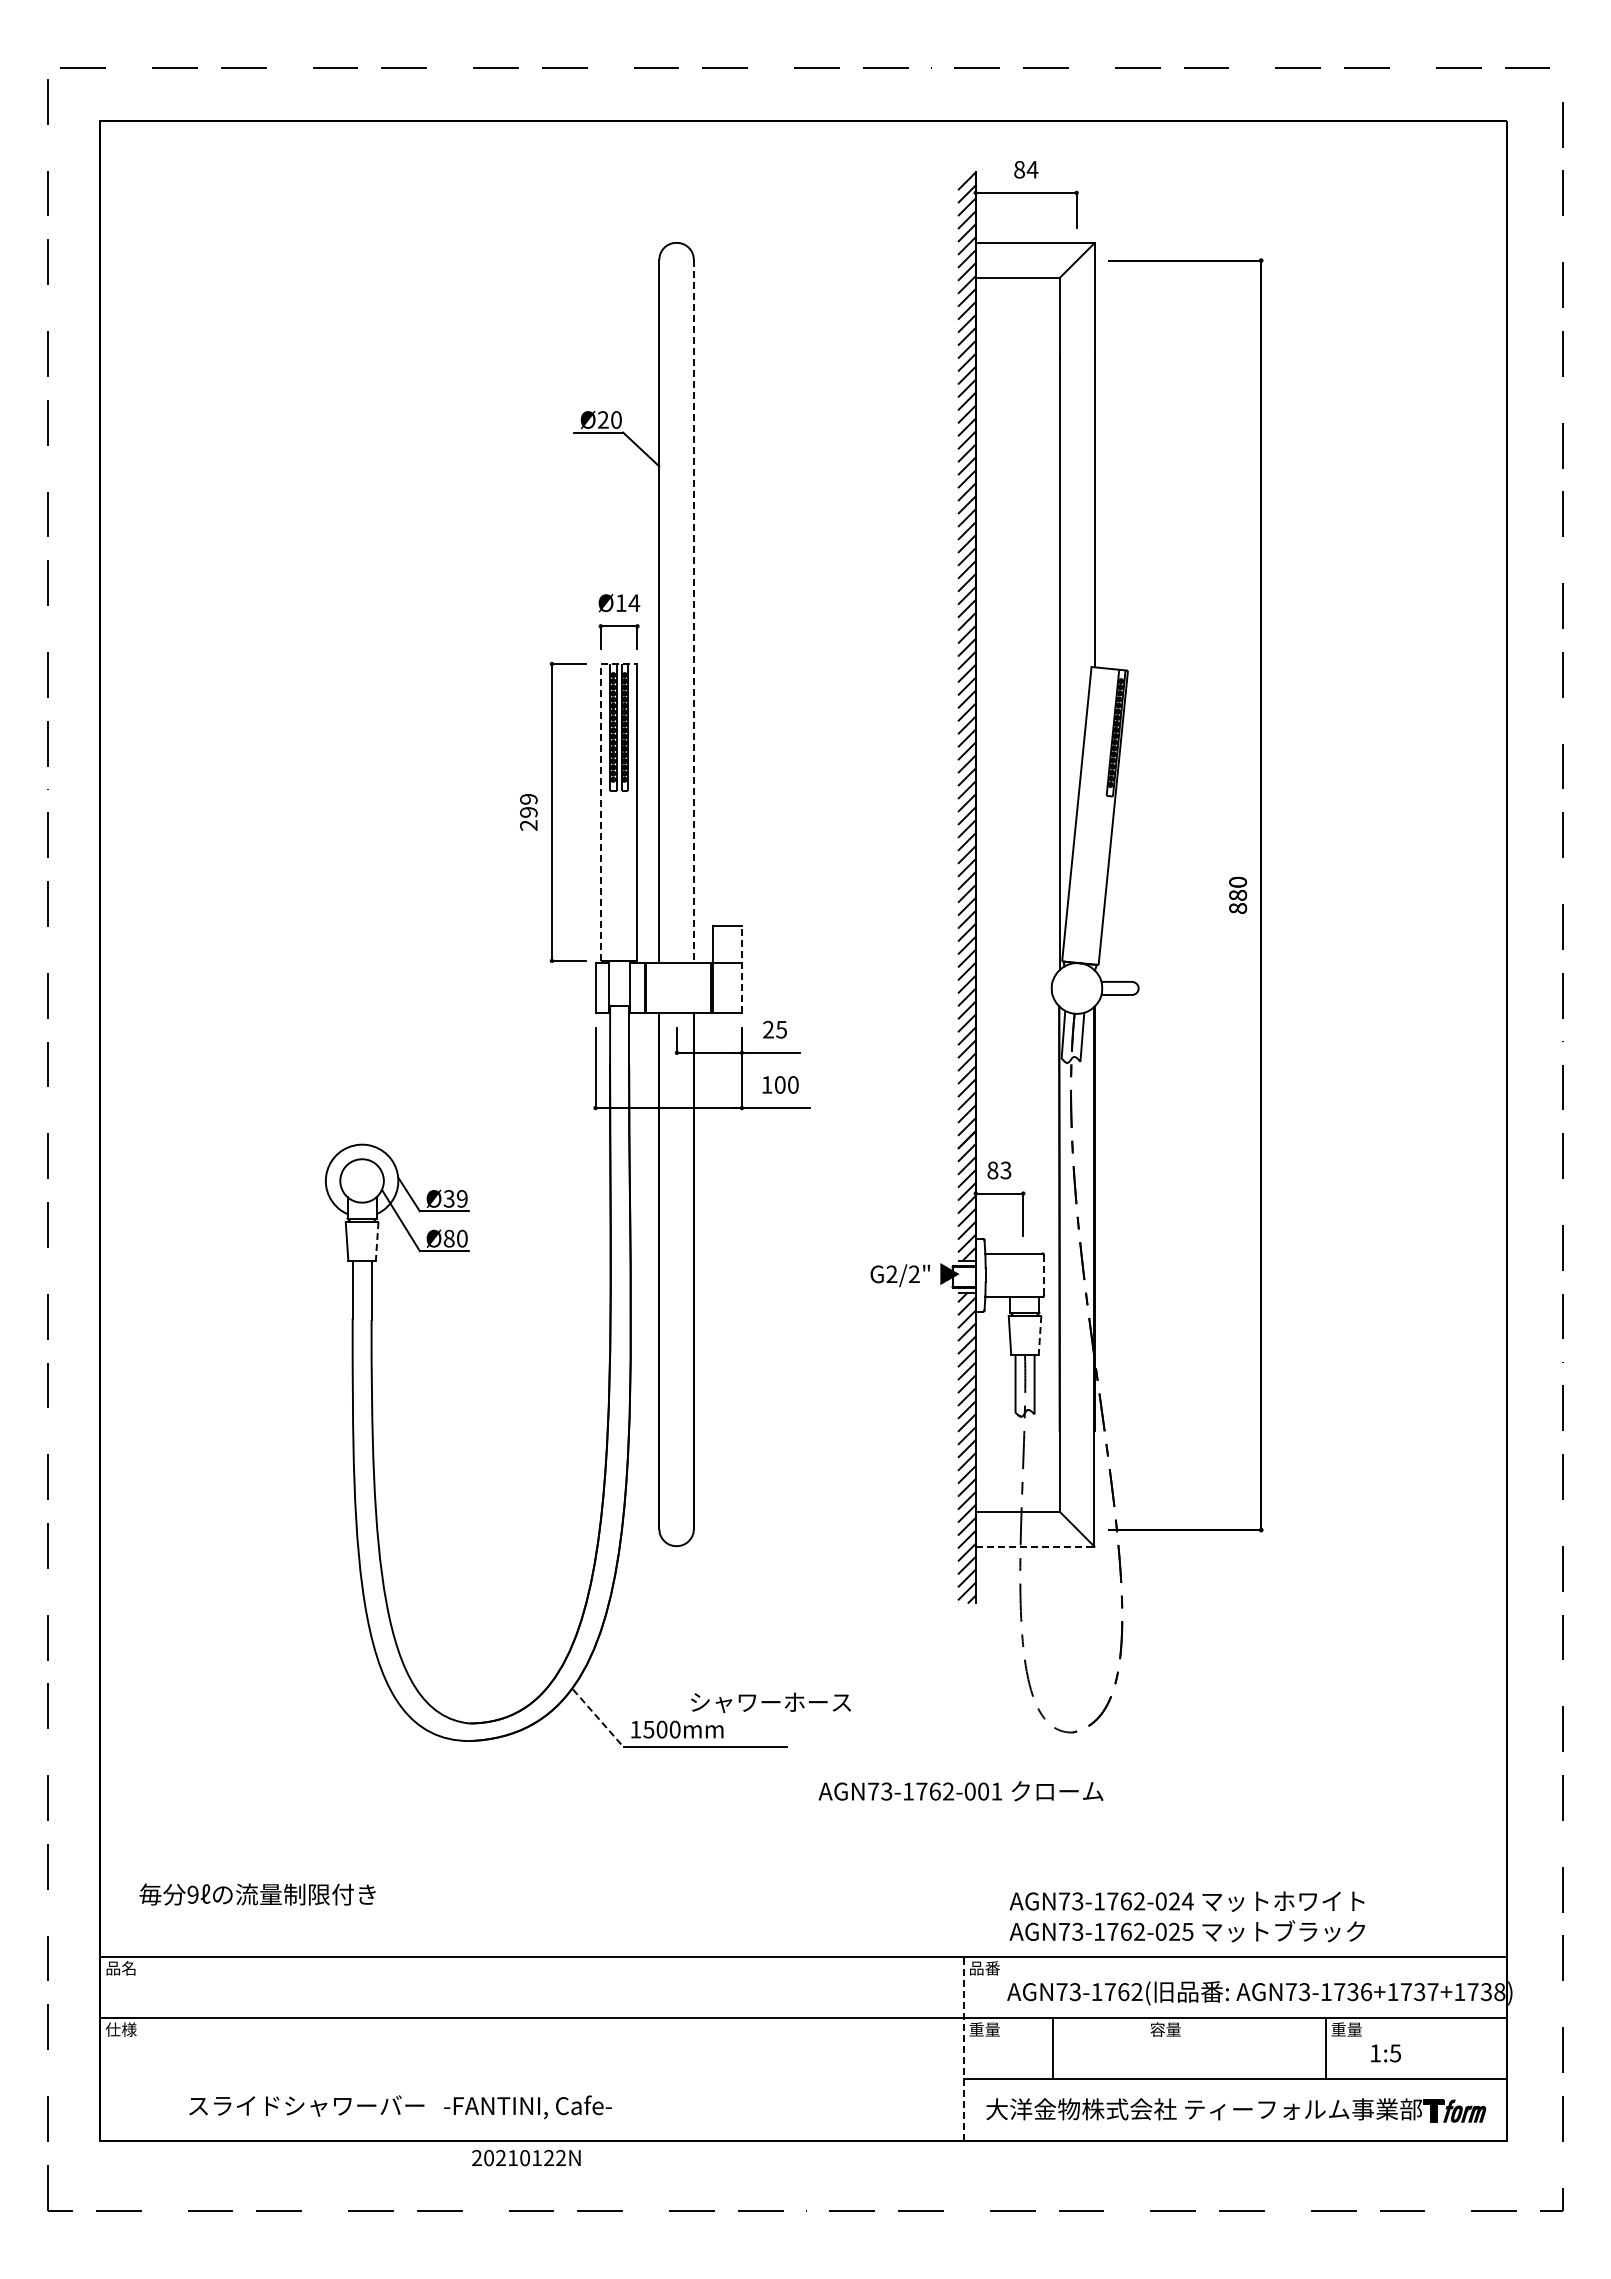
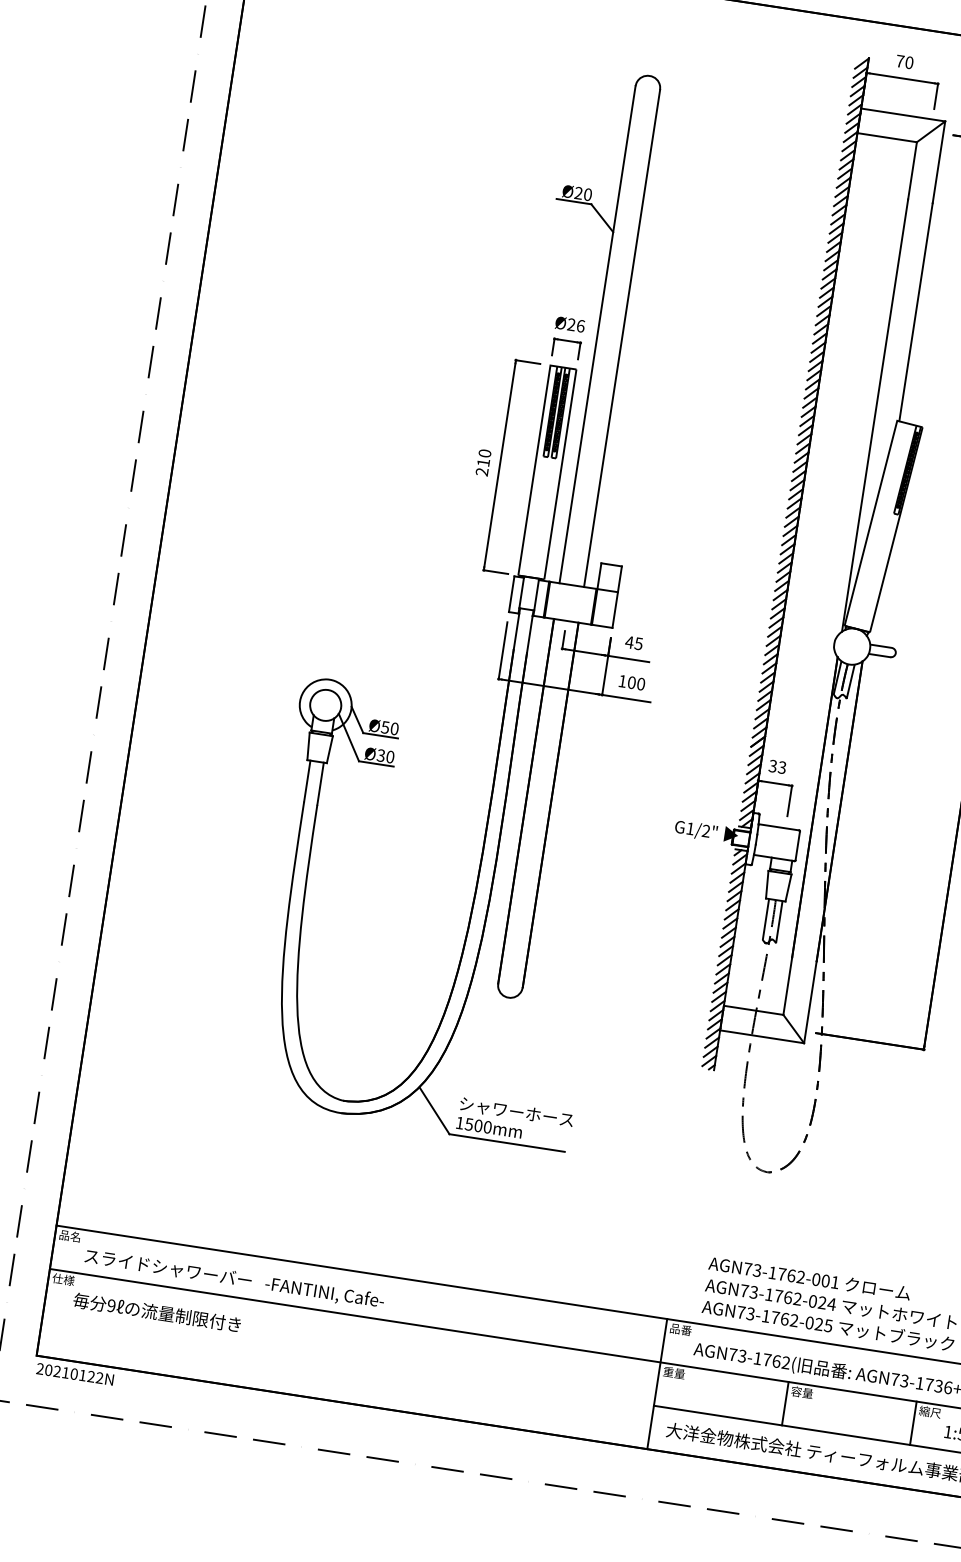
text: (1026, 169) -> (905, 61), 84 -> 70
text: (627, 603) -> (575, 325), Ø14 -> Ø26
line: (693, 611) -> (621, 338), dashed -> solid
line: (600, 792) -> (536, 456), dashed -> solid
text: (528, 805) -> (484, 457), 299 -> 210
line: (741, 969) -> (616, 596), dashed -> solid
text: (768, 1029) -> (629, 642), 25 -> 45
text: (992, 1170) -> (772, 766), 83 -> 33
text: (455, 1198) -> (389, 727), Ø39 -> Ø50
text: (448, 1238) -> (380, 755), Ø80 -> Ø30
line: (377, 1241) -> (330, 749), dashed -> solid
text: (891, 1273) -> (690, 828), G2/2" -> G1/2"
line: (1043, 1275) -> (797, 845), dashed -> solid
line: (1040, 1335) -> (788, 888), dashed -> solid
line: (1035, 1546) -> (762, 1036), dashed -> solid
text: (770, 1702) -> (516, 1112), moved
line: (598, 1718) -> (434, 1111), dashed -> solid
text: (960, 1791) -> (809, 1278), moved
text: (257, 1894) -> (157, 1312), moved
text: (1346, 2029) -> (930, 1412), 重量 -> 縮尺
line: (963, 2048) -> (657, 1384), dashed -> solid
line: (1052, 2048) -> (785, 1403), moved
text: (400, 2107) -> (234, 1279), moved
text: (526, 2158) -> (75, 1374), moved

